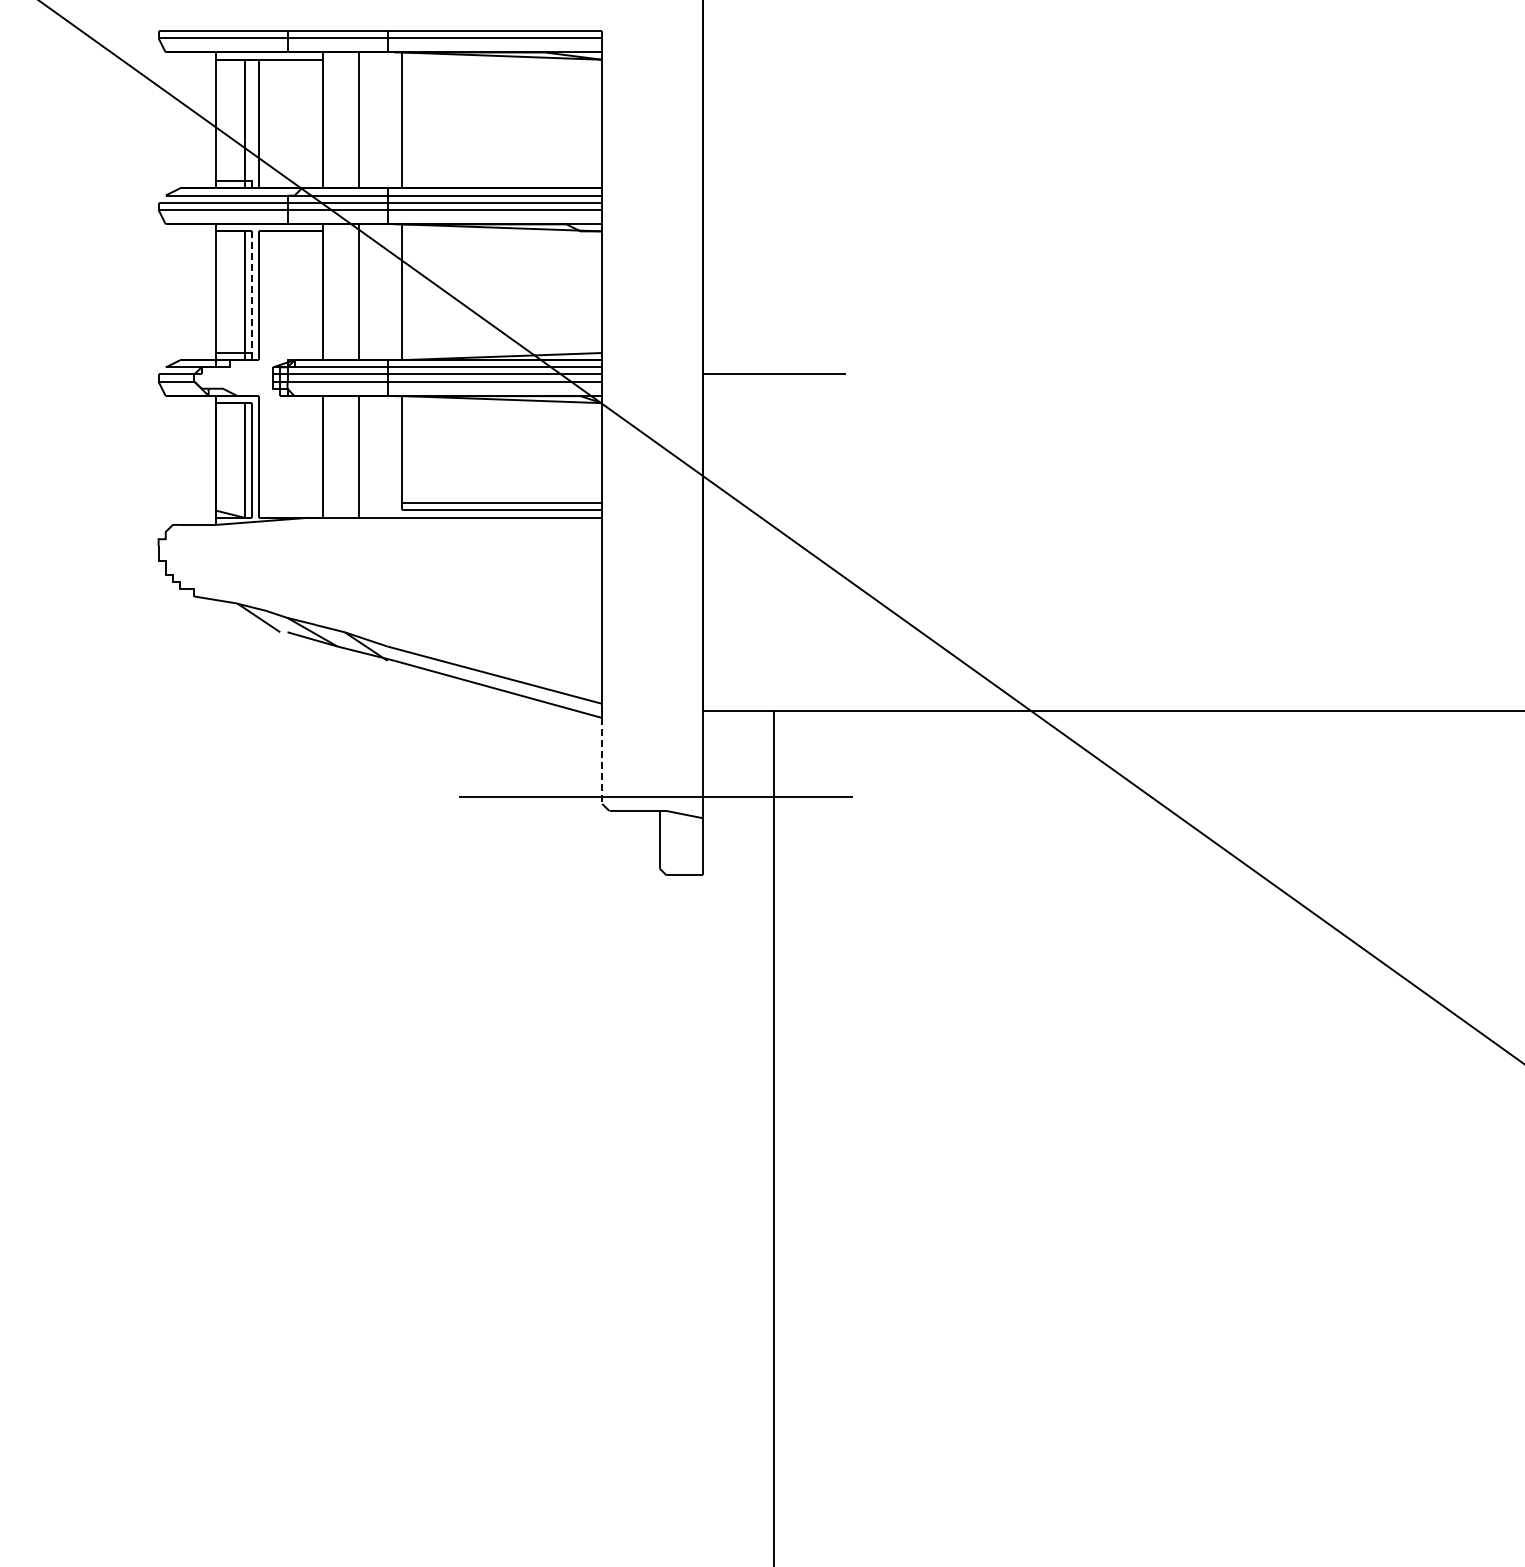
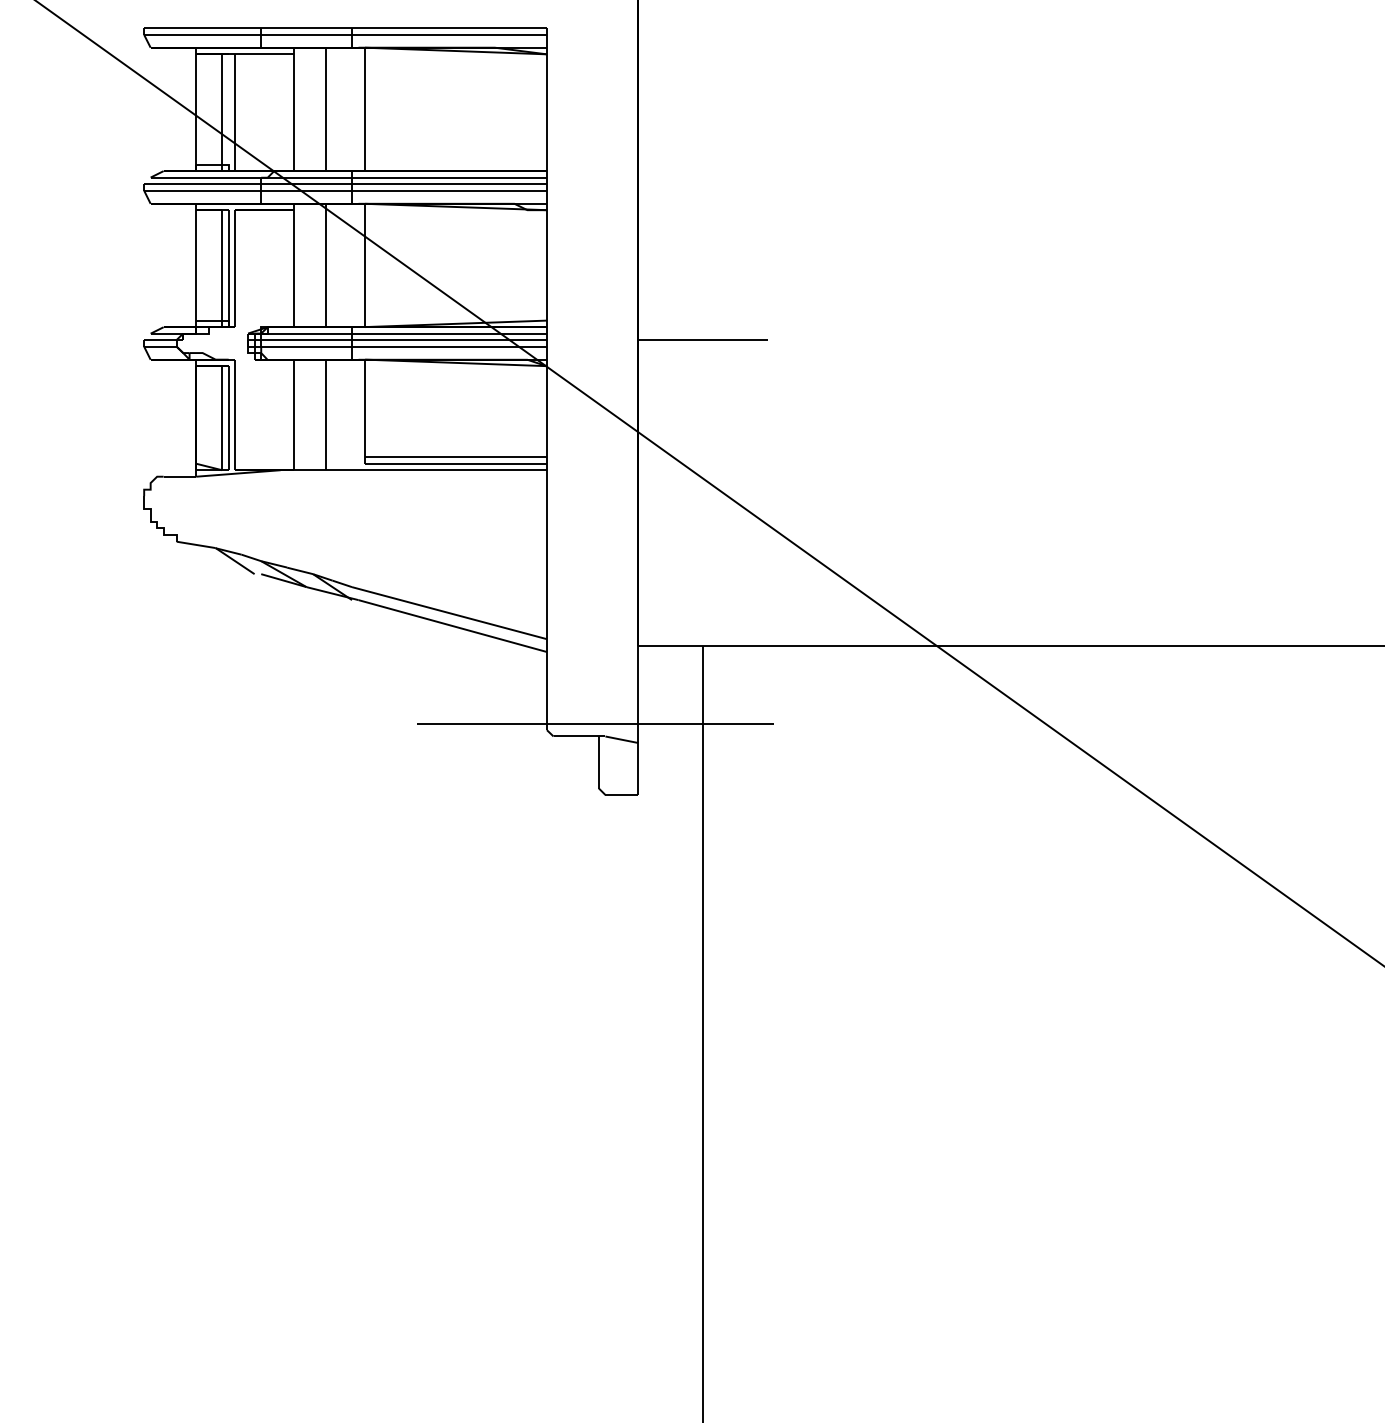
line: (251, 296) -> (228, 269), dashed -> solid
line: (602, 761) -> (547, 691), dashed -> solid

